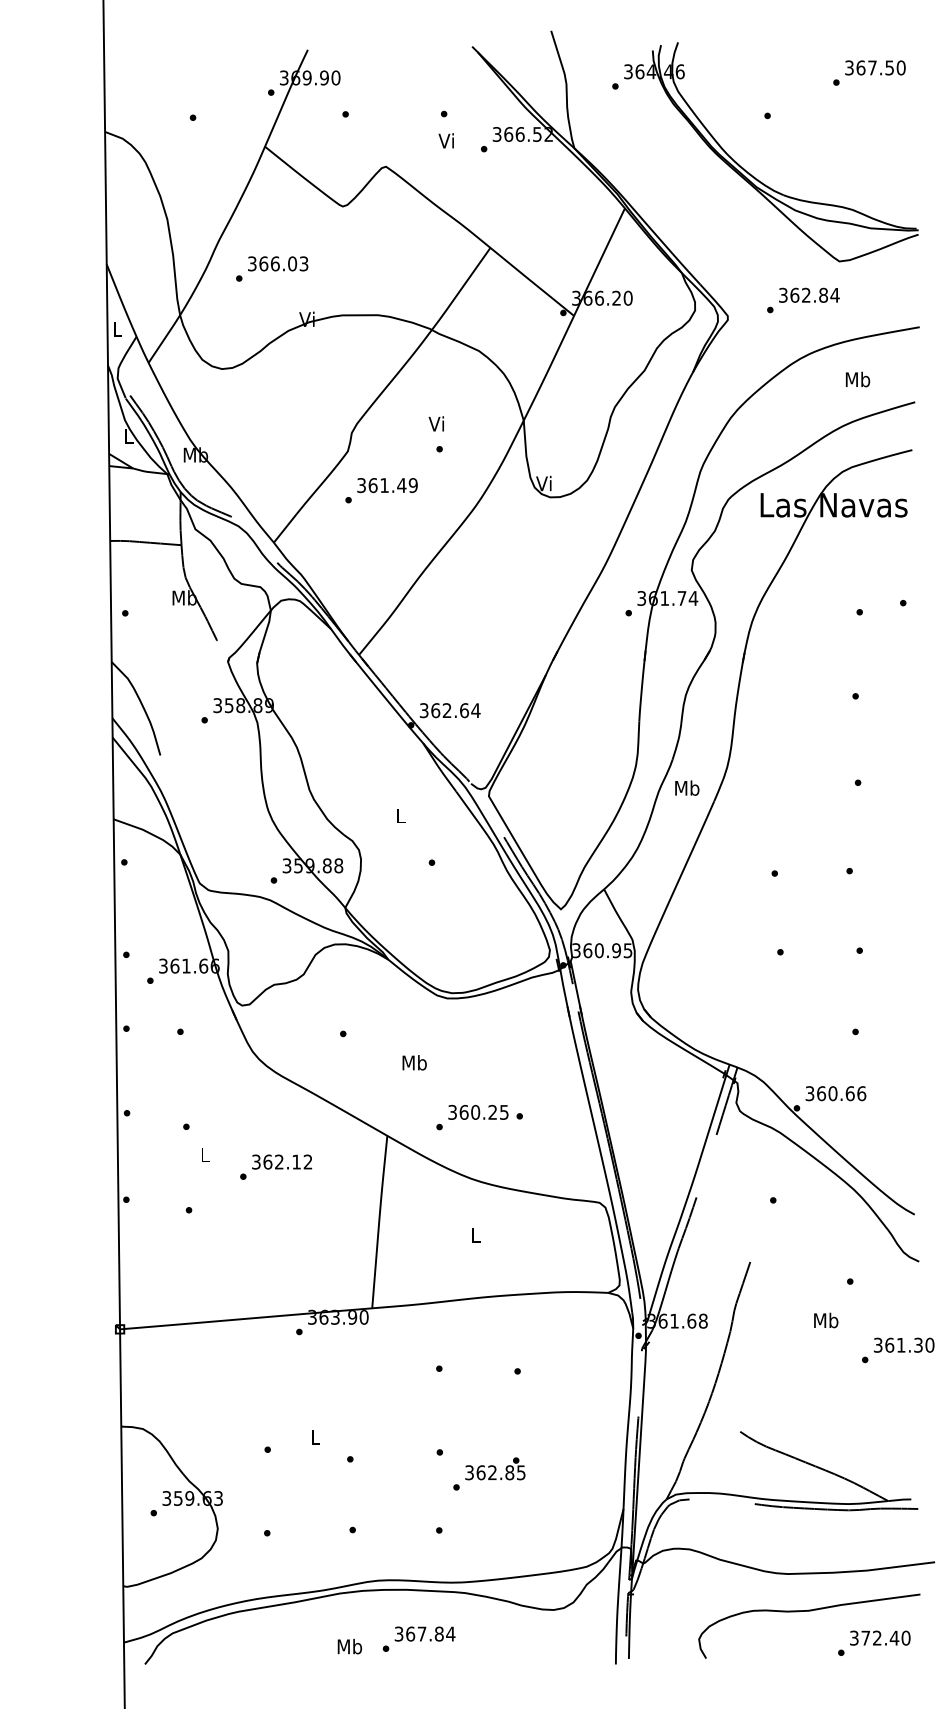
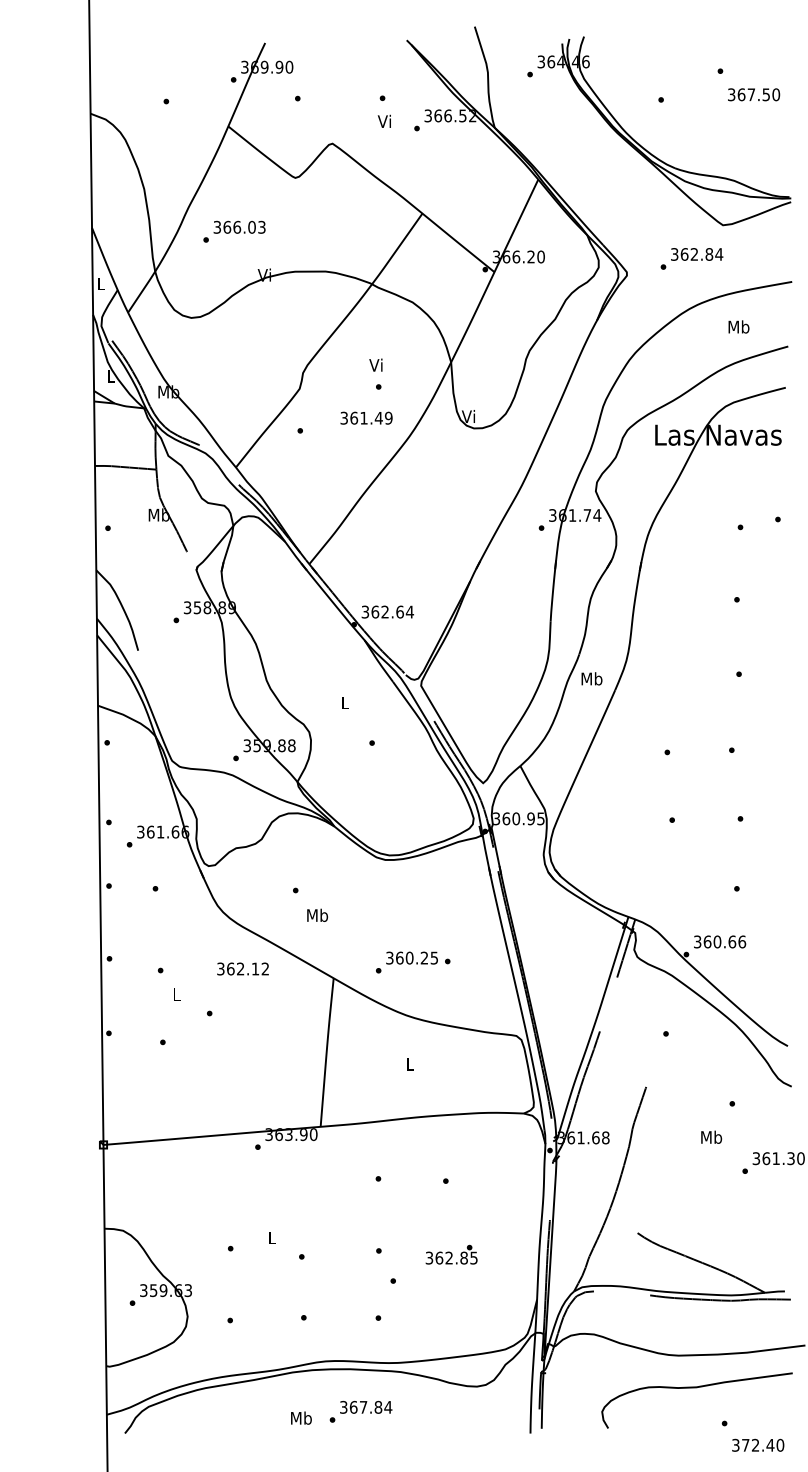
text: (875, 67) -> (754, 94), moved
text: (387, 485) -> (366, 418), moved
text: (414, 1062) -> (317, 915), moved
text: (281, 1161) -> (242, 968), moved
text: (495, 1468) -> (451, 1254), moved
text: (880, 1637) -> (758, 1444), moved

